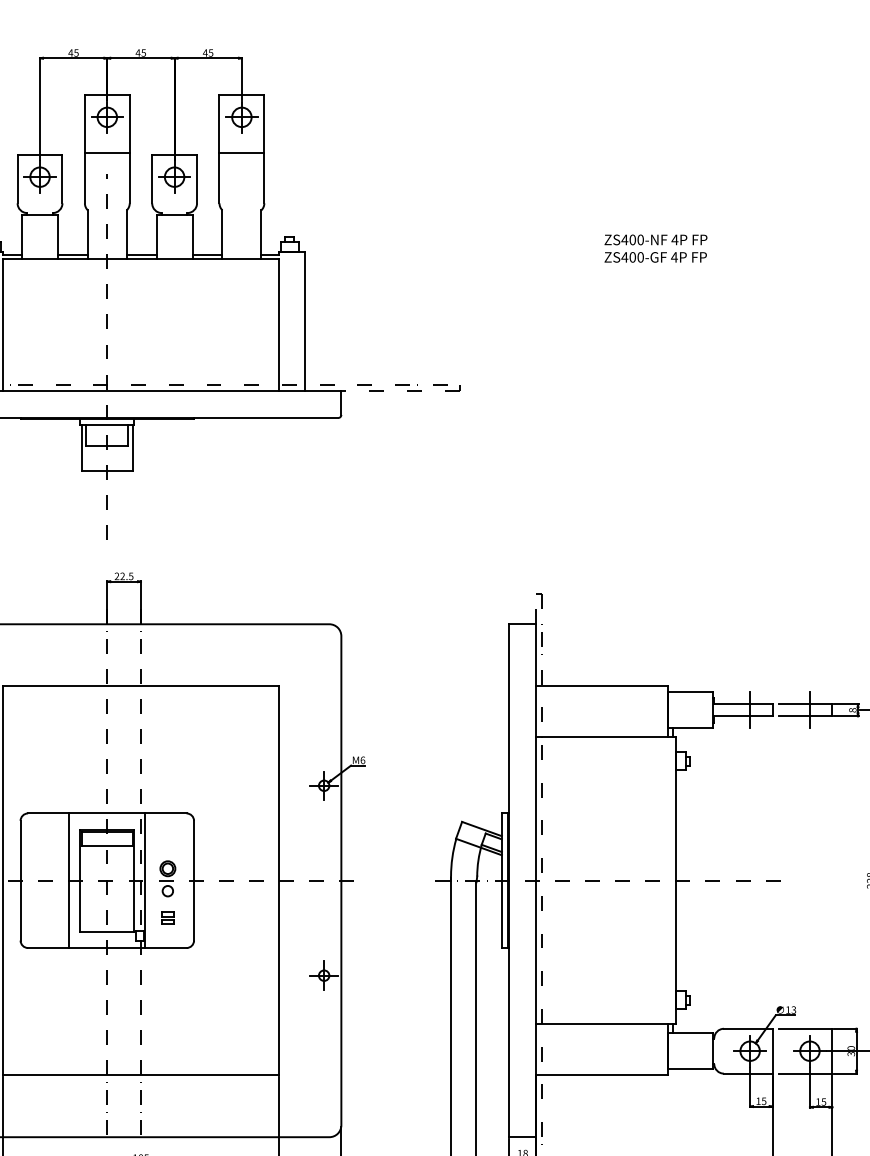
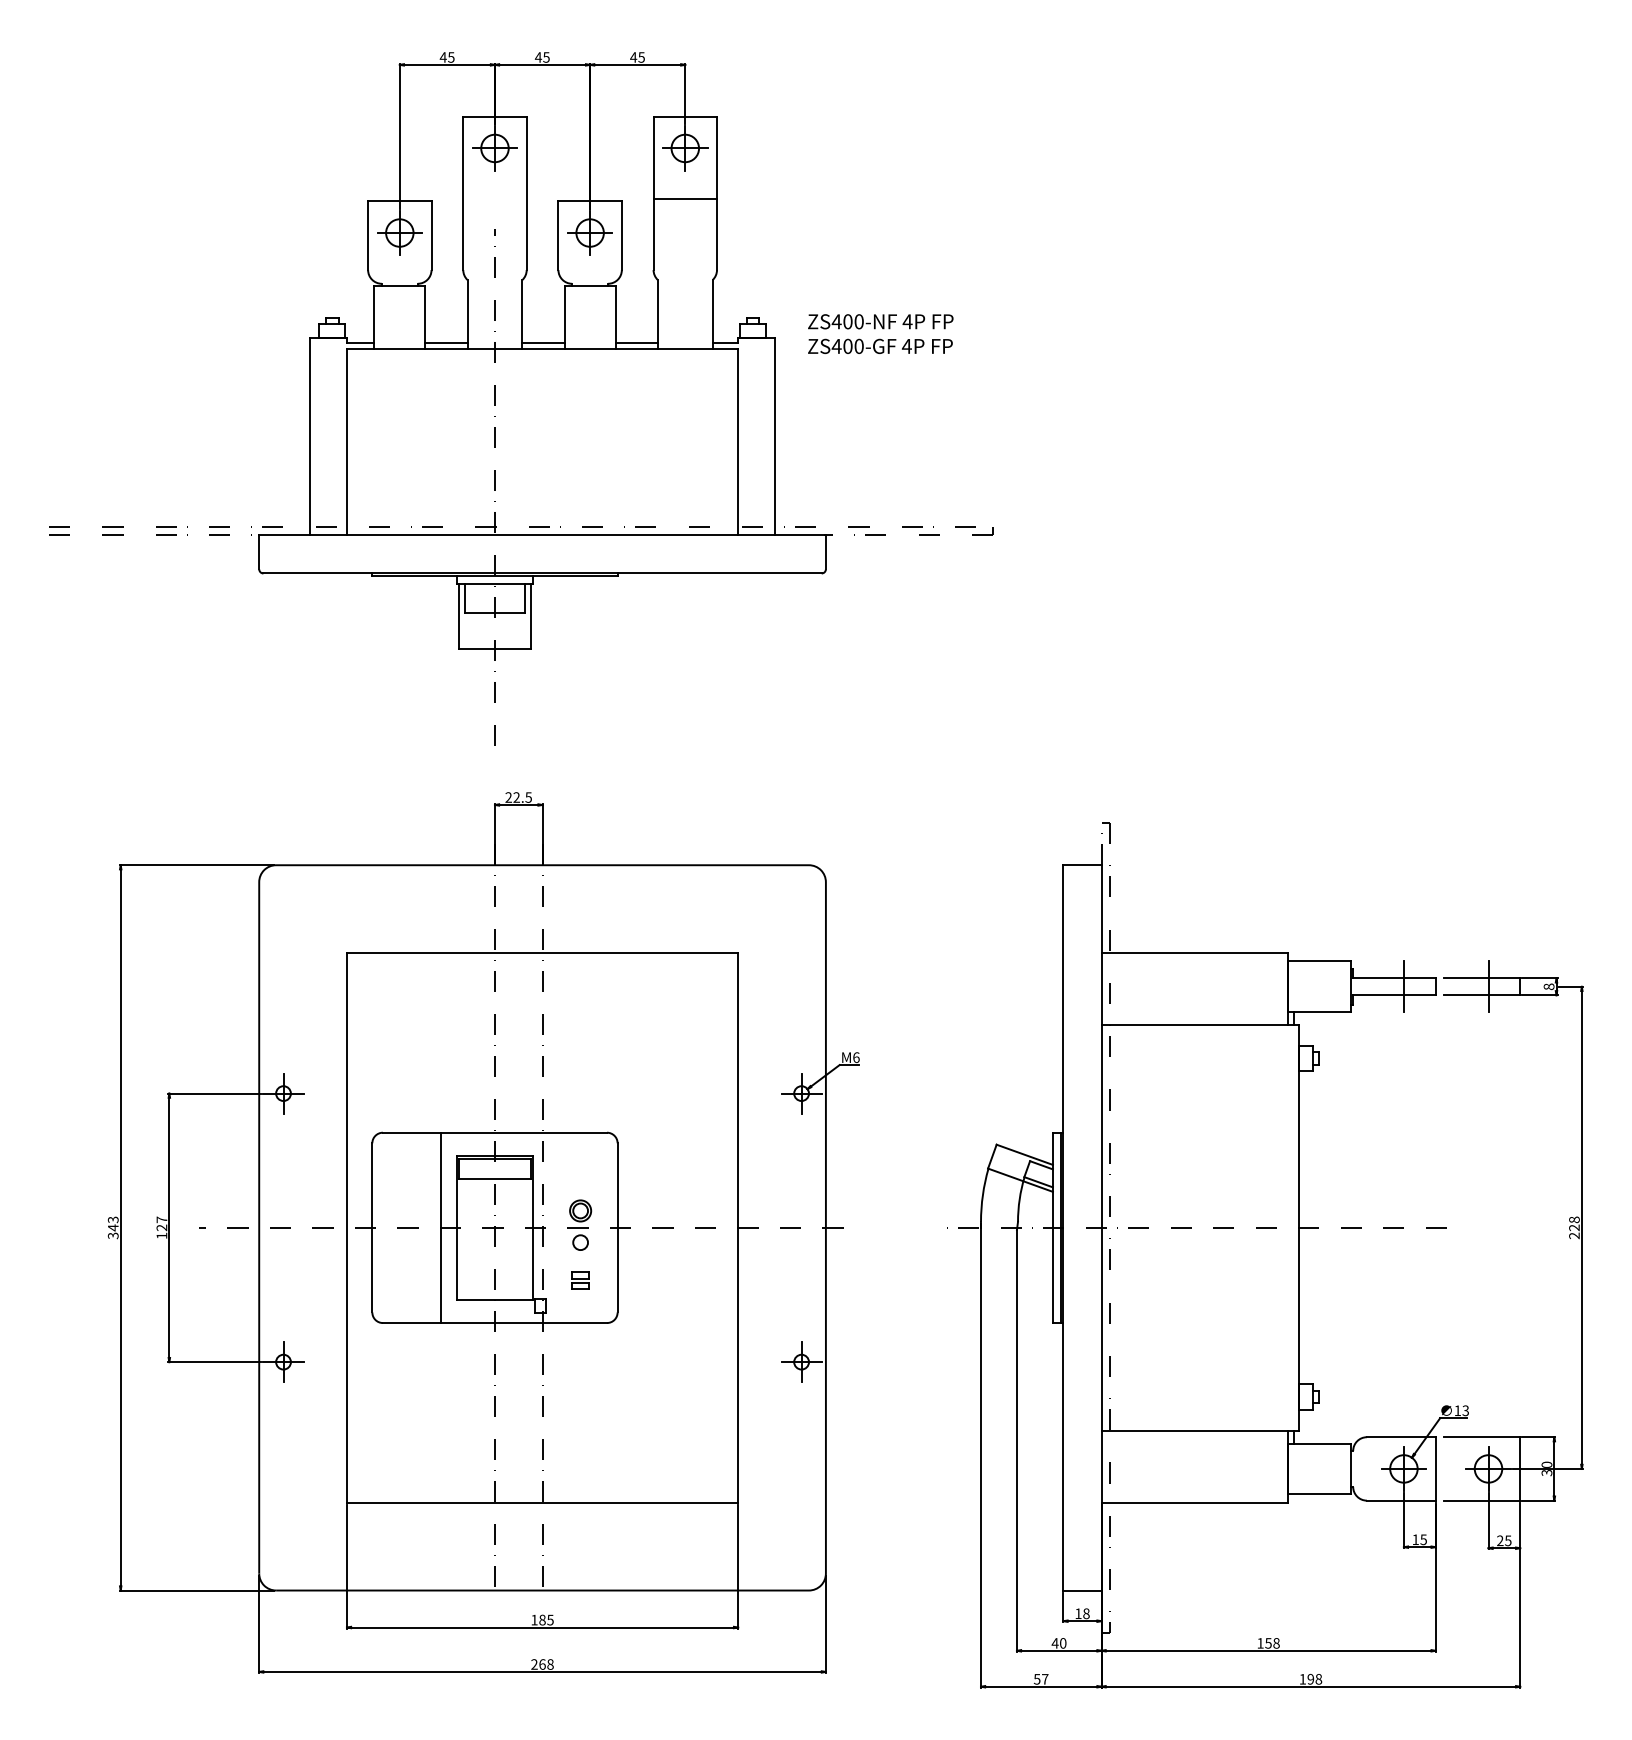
line: (106, 153) -> (494, 199), removed
text: (655, 248) -> (880, 333), moved
line: (145, 880) -> (548, 1227), removed
text: (818, 1101) -> (1500, 1540), 15 -> 25

